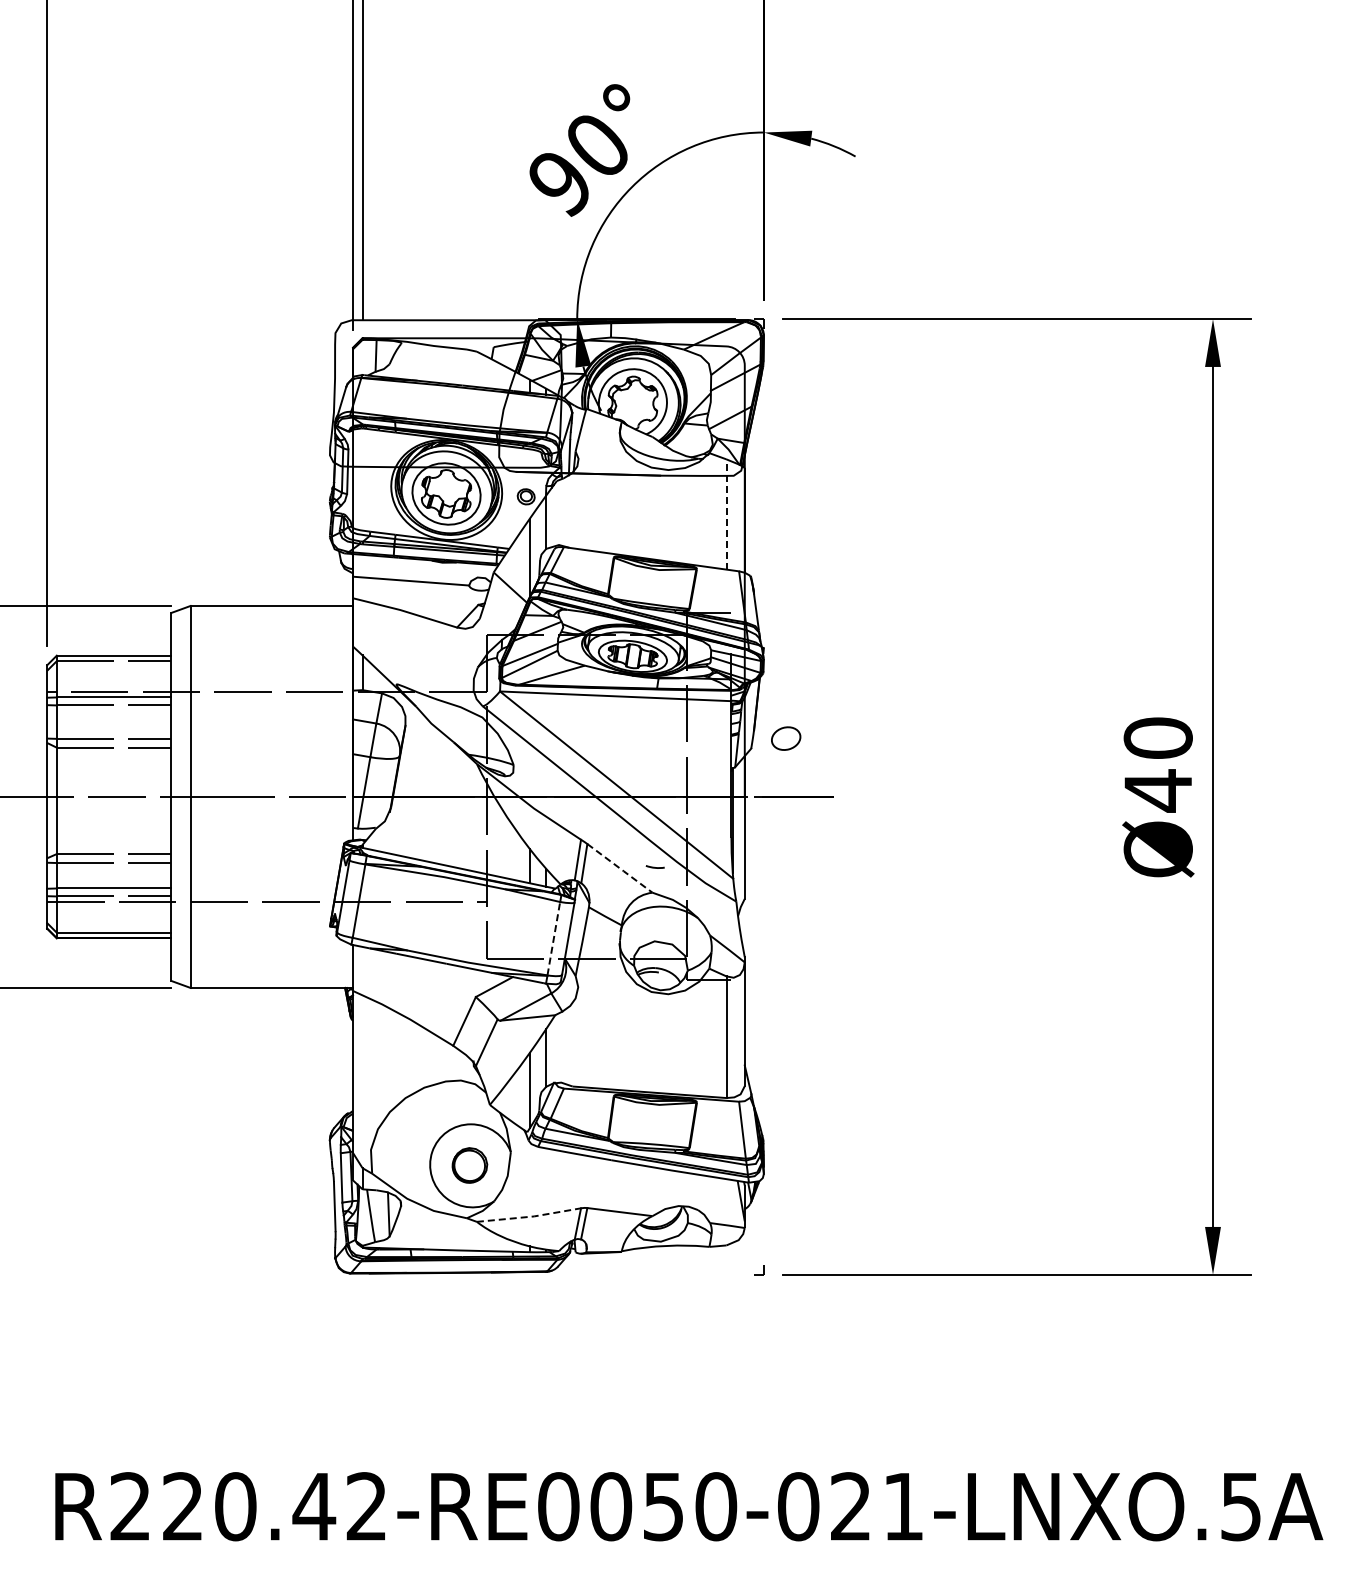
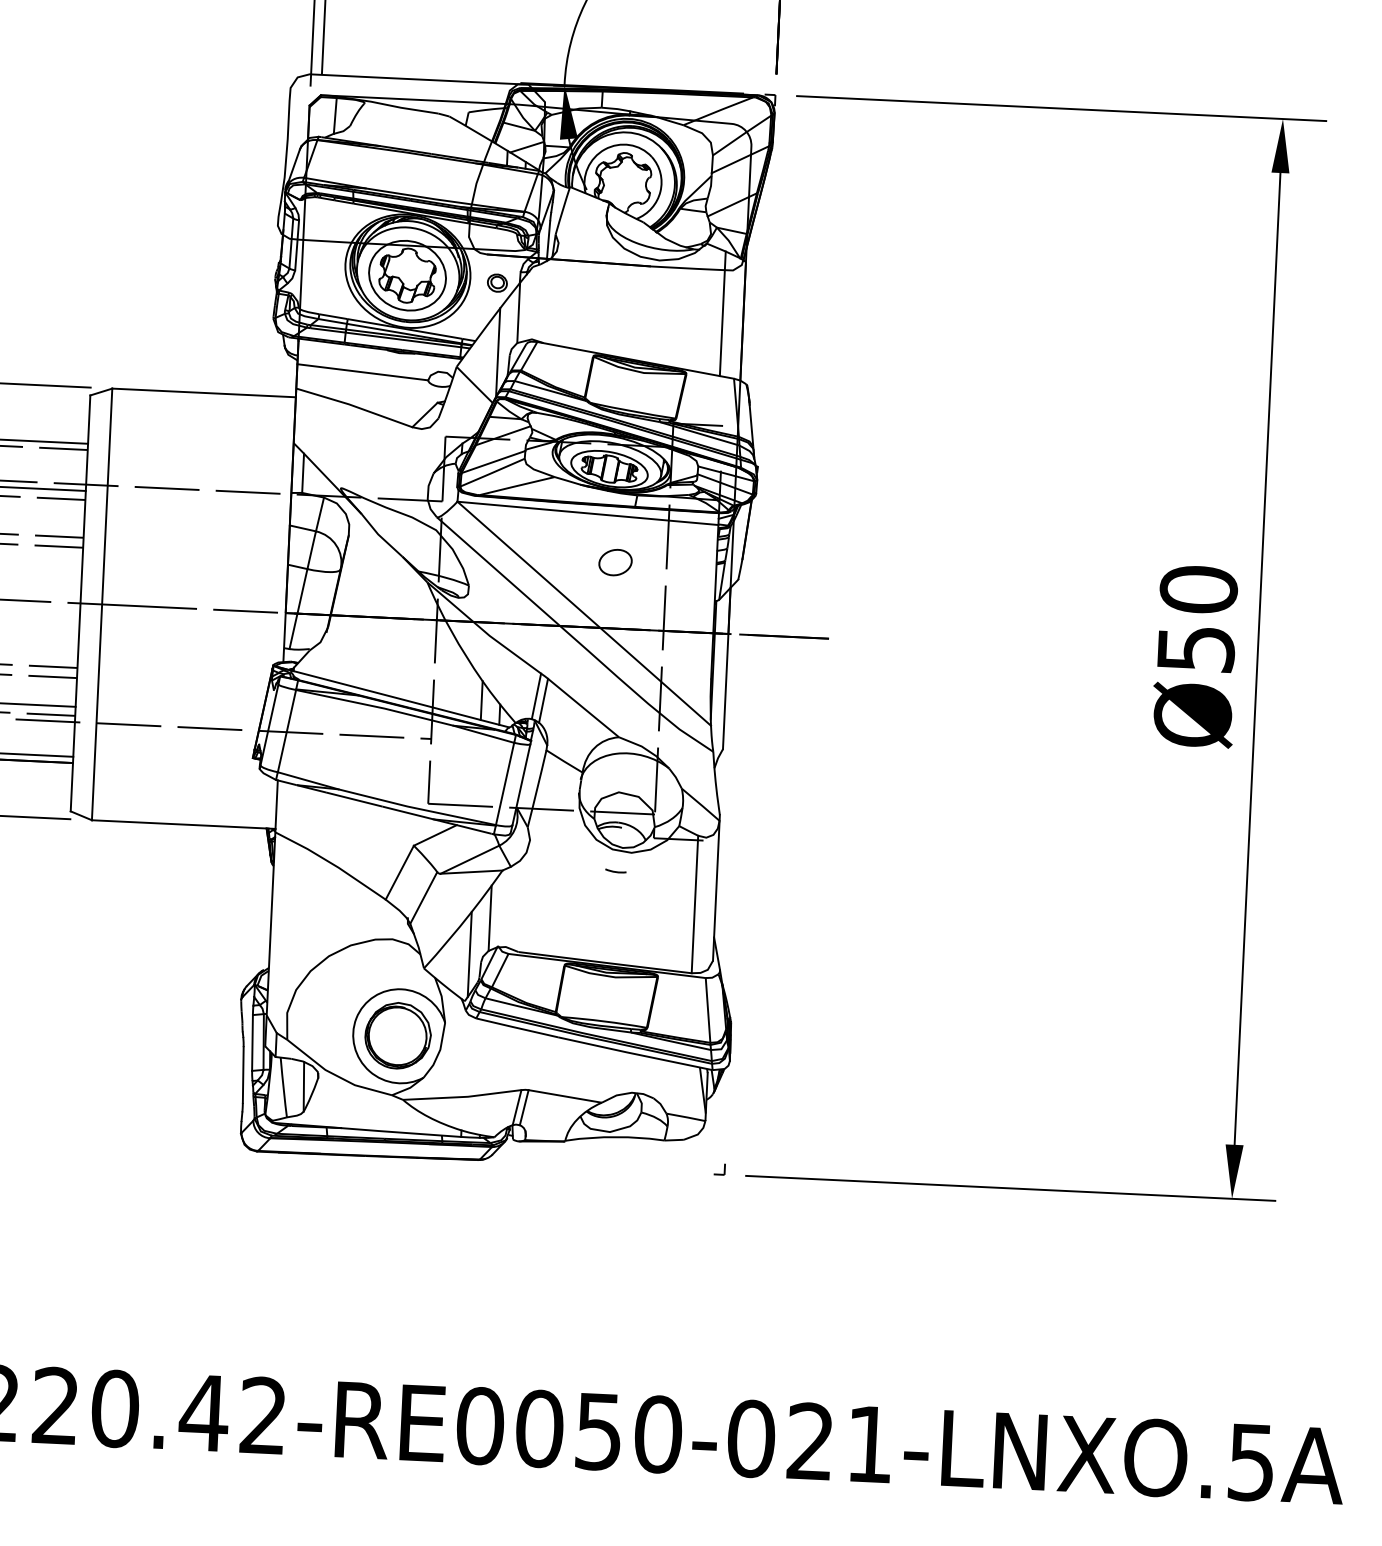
line: (726, 514) -> (722, 313), dashed -> solid
part: (786, 738) -> (615, 562), moved
text: (1158, 790) -> (1196, 648), Ø40 -> Ø50
curve: (654, 866) -> (615, 870), moved
line: (620, 868) -> (584, 708), dashed -> solid
line: (553, 938) -> (504, 783), dashed -> solid
part: (469, 1165) -> (397, 1035), size x1.67
line: (530, 1216) -> (463, 1096), dashed -> solid

